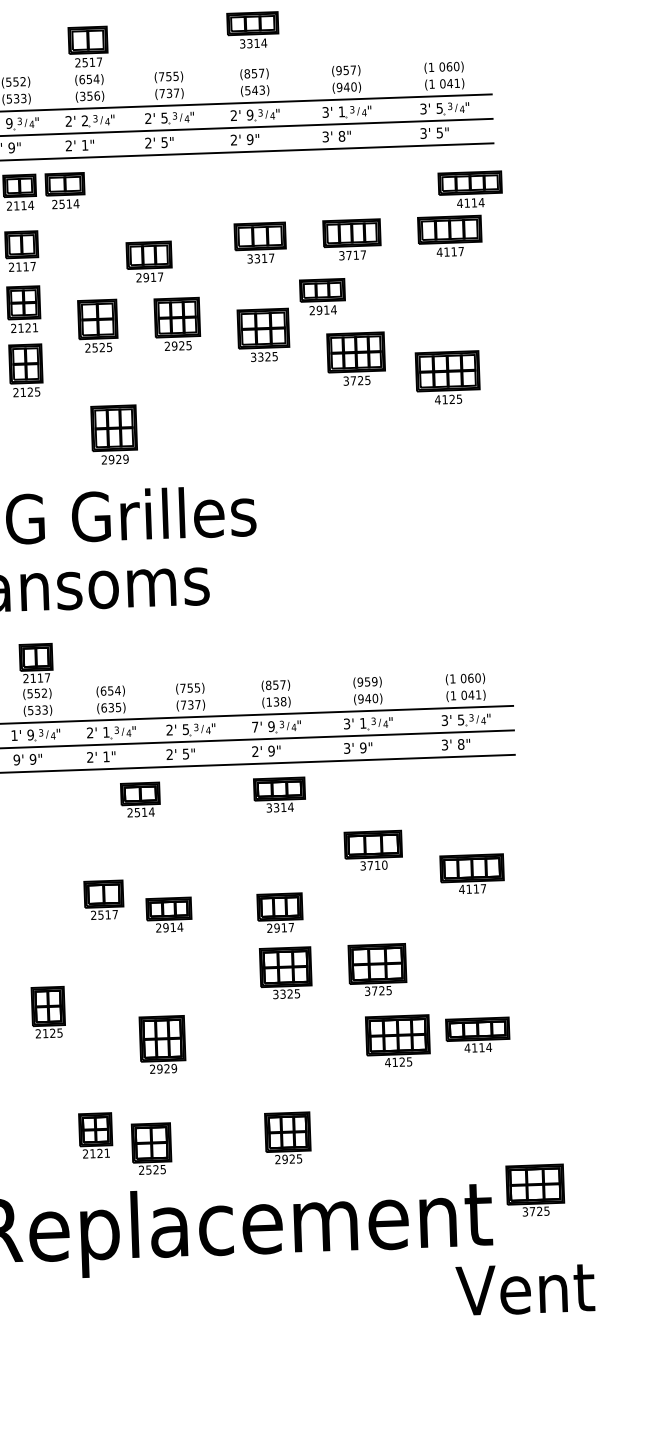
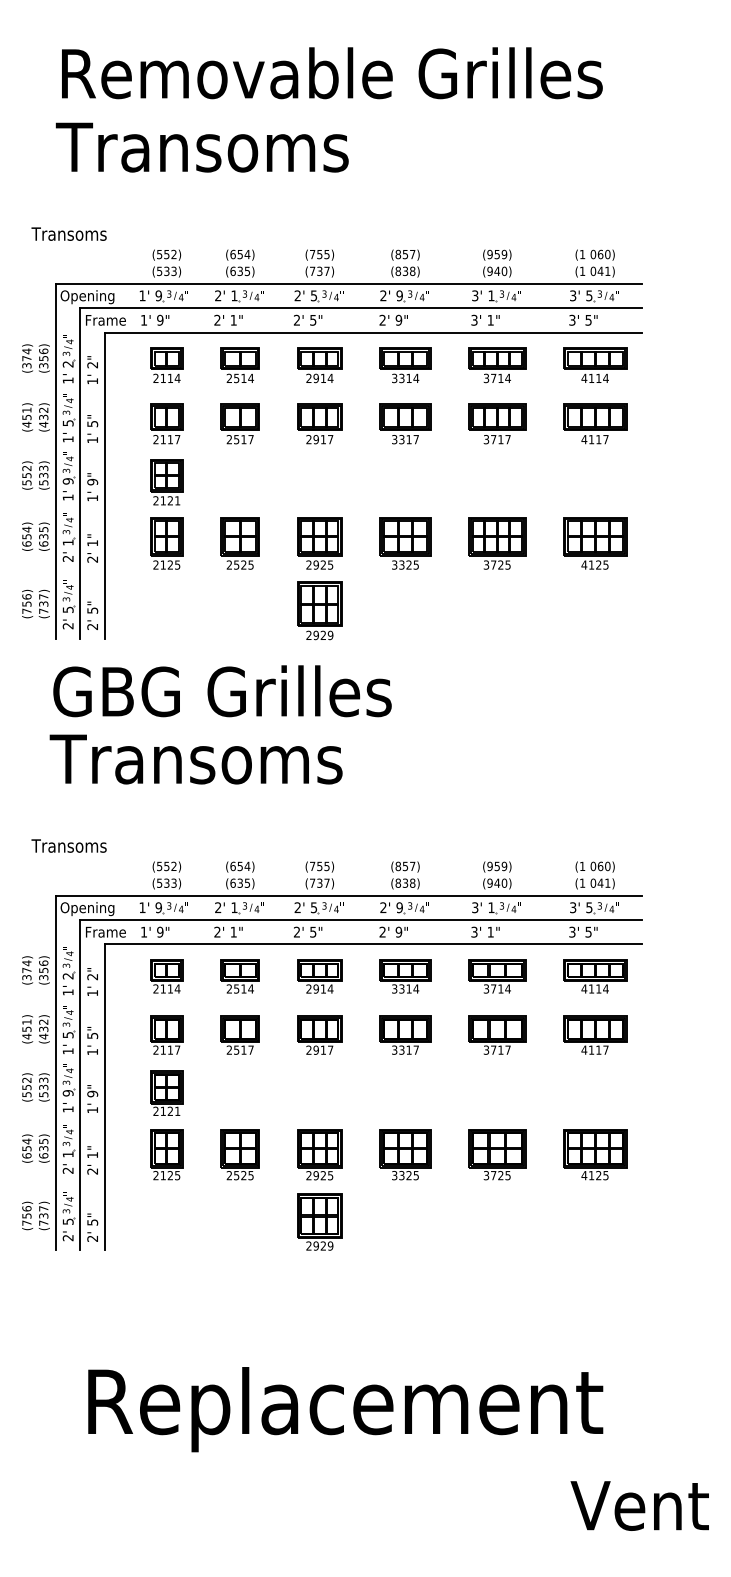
part: (253, 30) -> (405, 365), moved
part: (87, 46) -> (239, 423), moved
text: (353, 70) -> (504, 254), (957) -> (959)
text: (255, 90) -> (405, 271), (543) -> (838)
text: (90, 96) -> (240, 271), (356) -> (635)
text: (85, 120) -> (234, 295), 2 -> 1
text: (341, 135) -> (490, 319), 8" -> 1"
part: (350, 181) -> (497, 365), added
part: (470, 189) -> (595, 364), moved
part: (64, 191) -> (239, 365), moved
part: (148, 261) -> (319, 423), moved
part: (322, 297) -> (319, 365), moved
part: (177, 324) -> (319, 543), moved
part: (97, 326) -> (239, 543), moved
part: (263, 335) -> (405, 543), moved
part: (448, 377) -> (595, 543), moved
part: (114, 434) -> (319, 610), moved
part: (35, 662) -> (166, 1034), moved
text: (269, 701) -> (398, 882), (138) -> (838)
text: (255, 726) -> (383, 907), 7' -> 2'
text: (461, 743) -> (588, 931), 8" -> 5"
text: (363, 747) -> (490, 931), 9" -> 1"
text: (16, 759) -> (143, 931), 9' -> 1'
part: (371, 791) -> (497, 976), added
part: (139, 800) -> (239, 976), moved
part: (40, 803) -> (166, 976), added
part: (281, 853) -> (405, 1034), added
text: (384, 864) -> (507, 1049), 3710 -> 3717
part: (472, 873) -> (595, 1034), moved
part: (103, 899) -> (239, 1034), moved
part: (279, 912) -> (319, 1034), moved
part: (168, 915) -> (319, 976), moved
part: (48, 1012) -> (166, 1154), moved
part: (478, 1035) -> (595, 976), moved
part: (398, 1041) -> (595, 1154), moved
part: (162, 1044) -> (319, 1221), moved
part: (95, 1134) -> (166, 1092), moved
part: (287, 1138) -> (319, 1154), moved
part: (150, 1148) -> (239, 1154), moved
part: (535, 1190) -> (647, 1380), removed
text: (525, 1288) -> (639, 1505), moved

